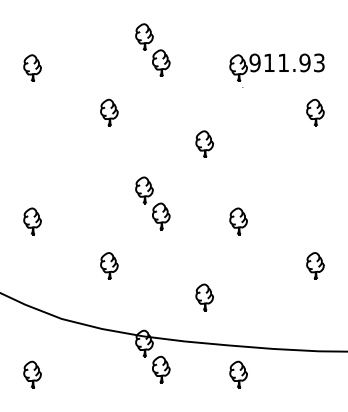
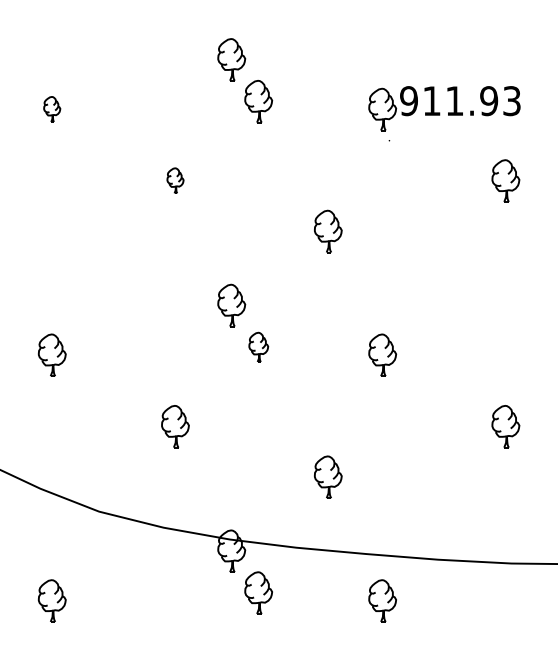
part: (32, 67) -> (52, 108), size x0.6
part: (109, 112) -> (175, 180), size x0.6
part: (161, 216) -> (258, 347), size x0.7

